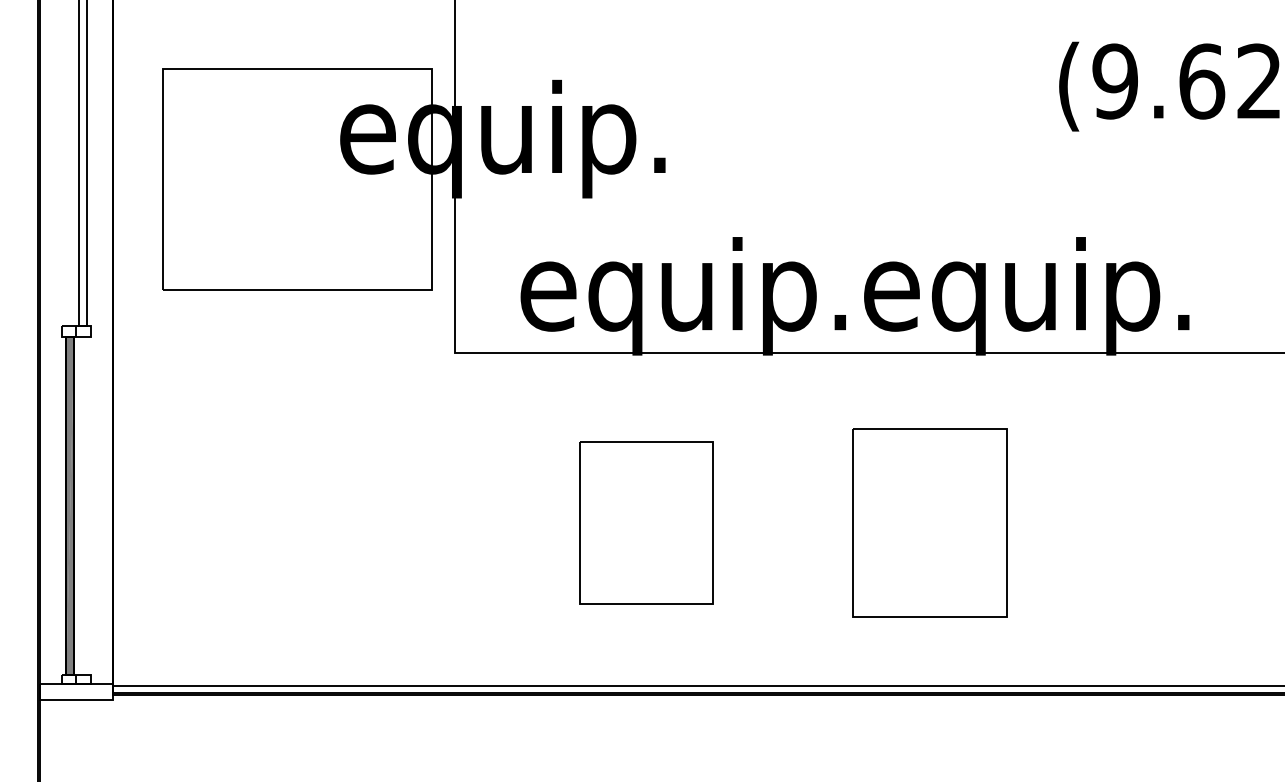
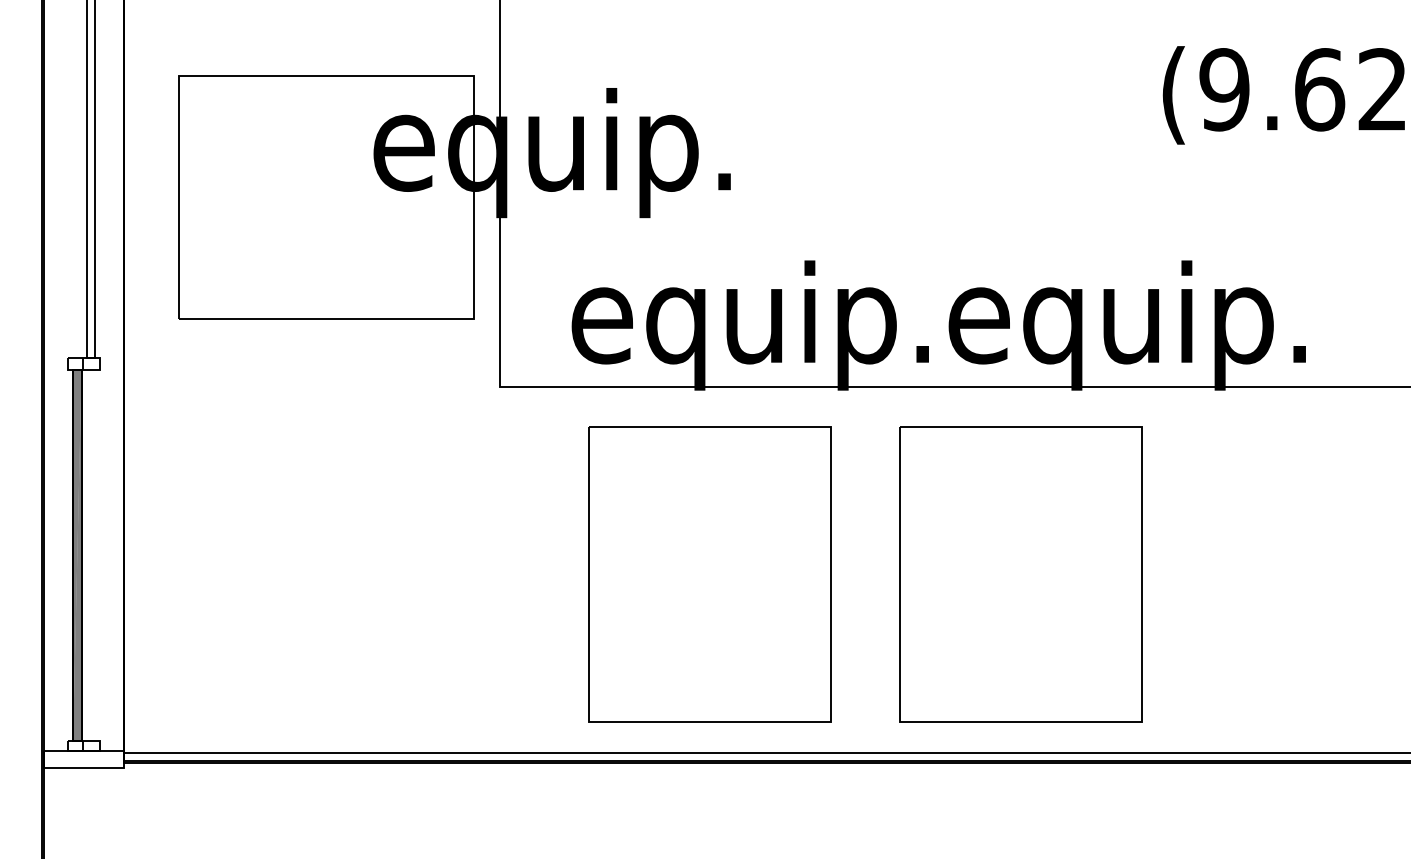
part: (646, 523) -> (709, 574), size x1.67
part: (929, 523) -> (1020, 574), size x1.43

